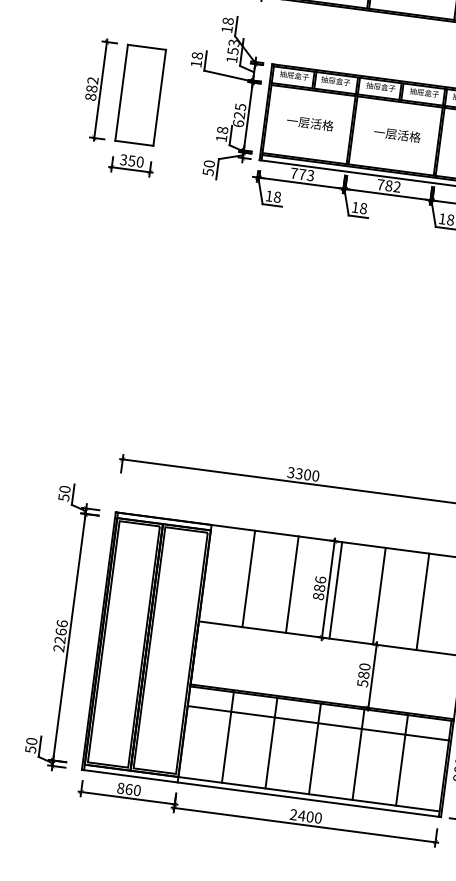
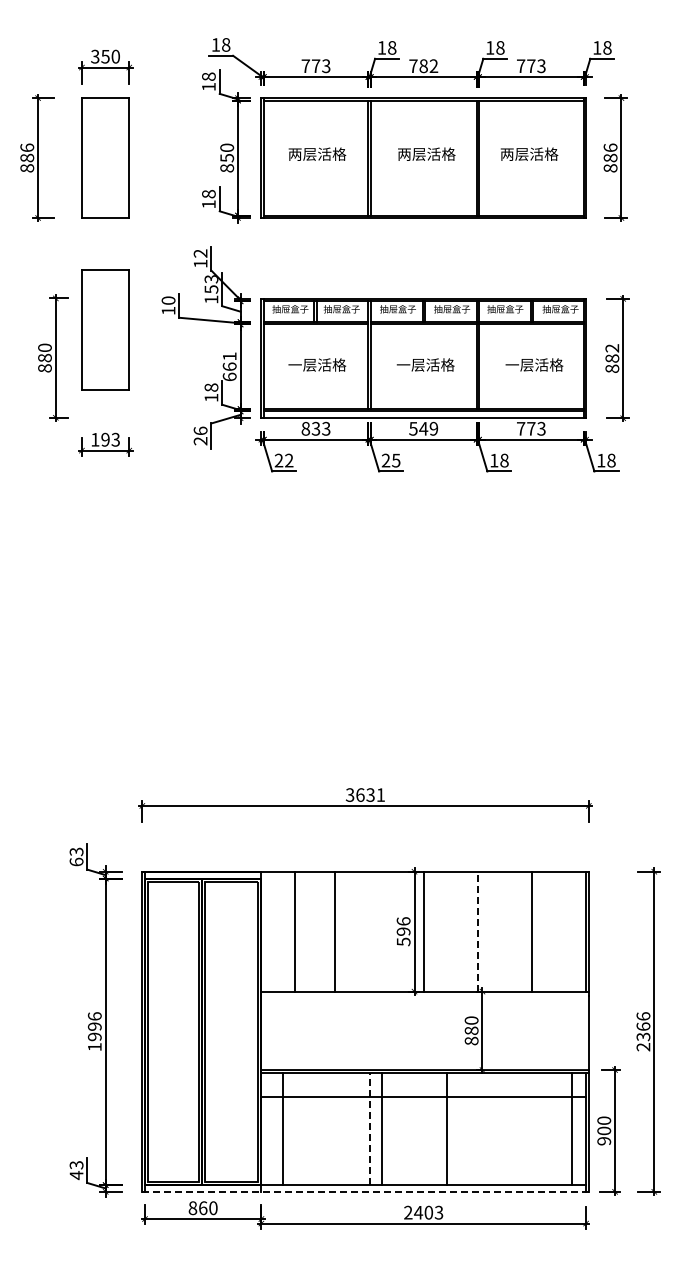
text: (228, 21) -> (200, 253), 18 -> 12
text: (197, 55) -> (168, 300), 18 -> 10
text: (92, 80) -> (44, 347), 882 -> 880
part: (140, 94) -> (105, 329), moved
text: (239, 111) -> (229, 361), 625 -> 661
text: (131, 160) -> (105, 439), 350 -> 193
text: (208, 167) -> (200, 435), 50 -> 26
text: (298, 173) -> (310, 428), 773 -> 833
text: (388, 185) -> (423, 428), 782 -> 549
text: (272, 196) -> (283, 460), 18 -> 22
text: (358, 207) -> (390, 460), 18 -> 25
text: (307, 474) -> (370, 794), 3300 -> 3631
text: (64, 493) -> (76, 856), 50 -> 63
line: (248, 578) -> (294, 931), moved
line: (292, 584) -> (334, 931), moved
text: (319, 592) -> (403, 936), 886 -> 596
line: (379, 595) -> (477, 931), solid -> dashed
text: (59, 639) -> (94, 1036), 2266 -> 1996
text: (362, 682) -> (471, 1040), 580 -> 880
line: (227, 737) -> (282, 1128), moved
line: (271, 742) -> (369, 1128), solid -> dashed
text: (31, 745) -> (76, 1170), 50 -> 43
line: (314, 748) -> (381, 1128), moved
line: (358, 754) -> (446, 1128), moved
line: (401, 760) -> (571, 1128), moved
line: (262, 793) -> (366, 1191), solid -> dashed
text: (317, 817) -> (438, 1212), 2400 -> 2403

